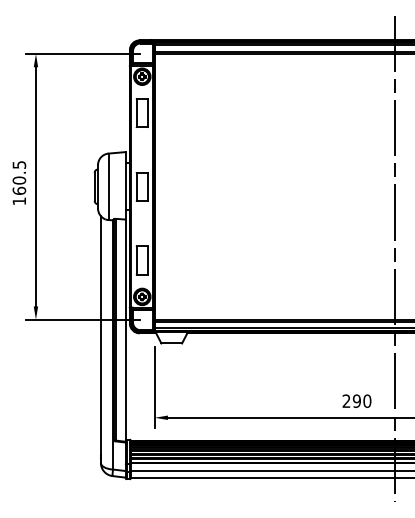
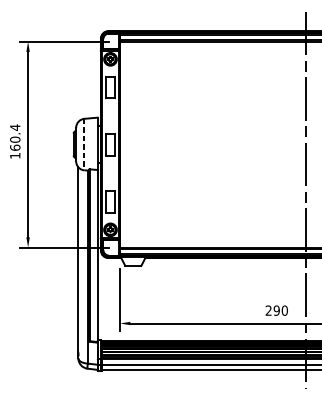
text: (19, 164) -> (15, 127), 160.5 -> 160.4
line: (108, 187) -> (84, 145), solid -> dashed

